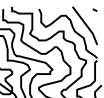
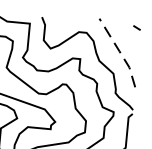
line: (86, 25) -> (120, 52), solid -> dashed

